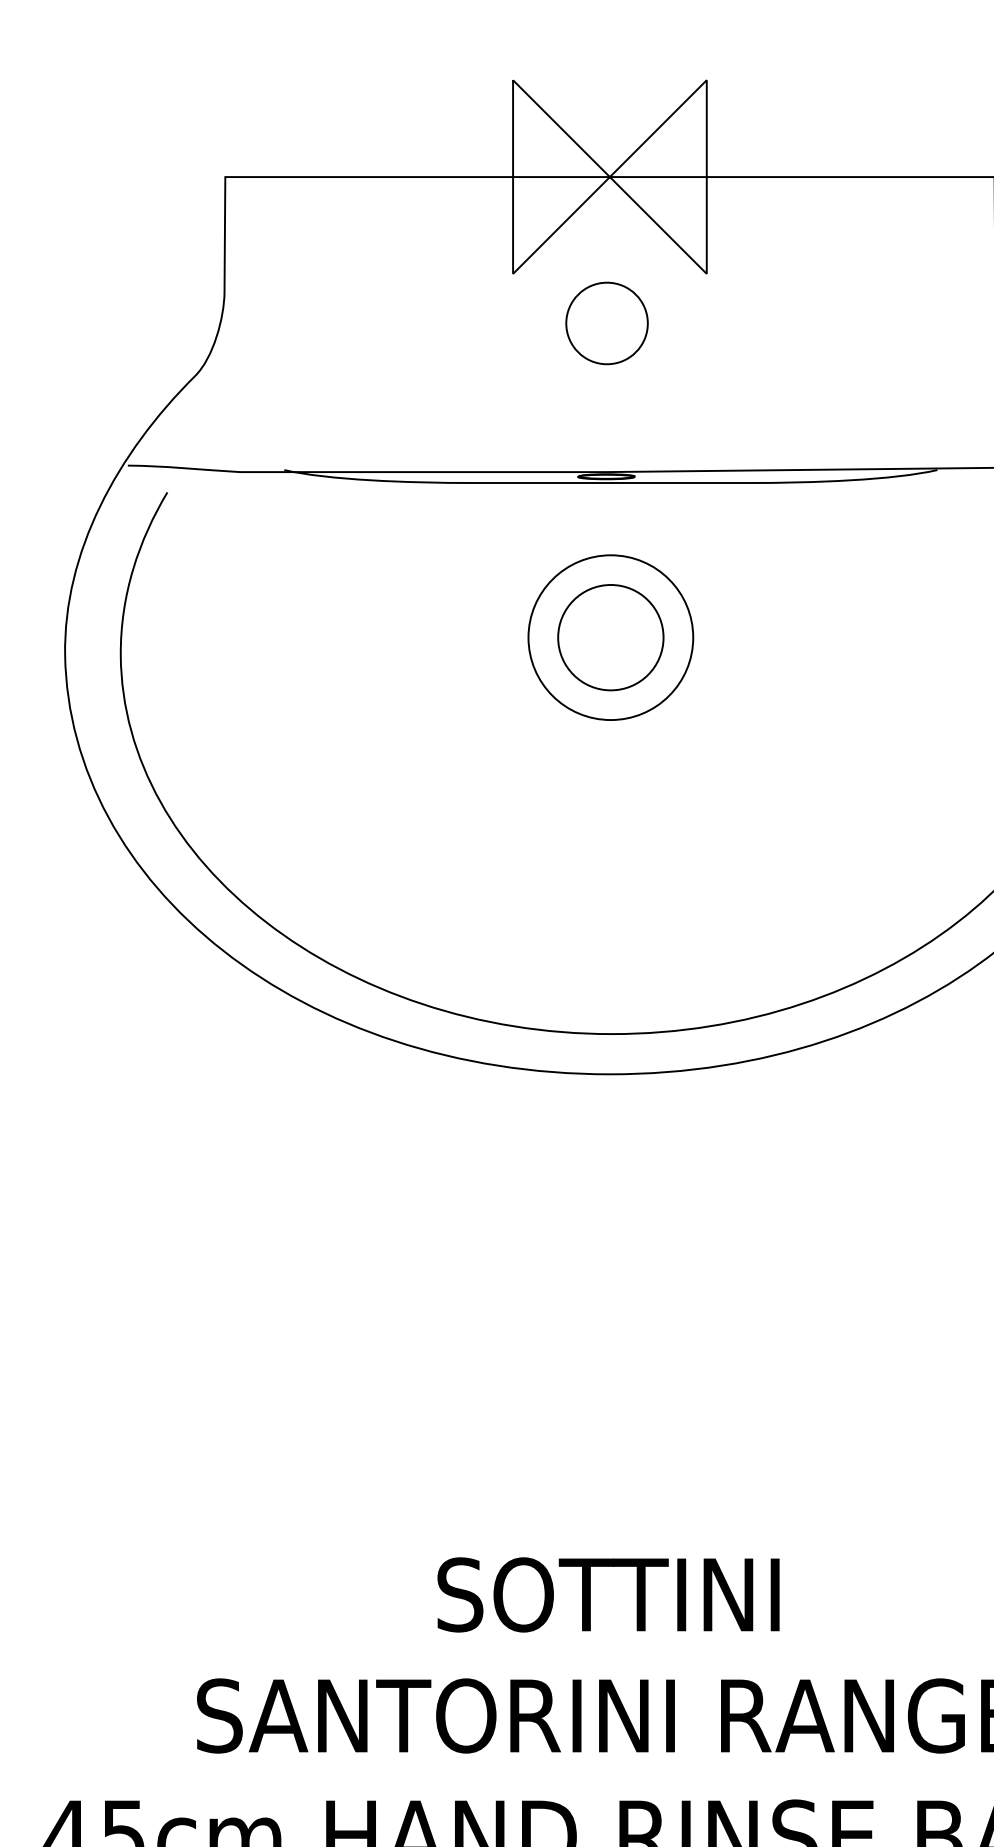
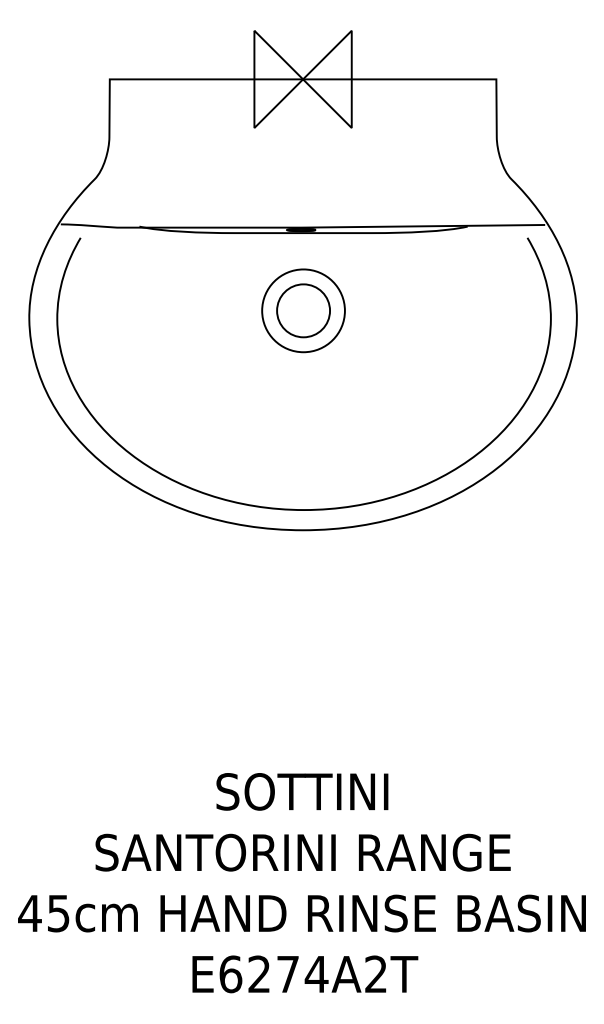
part: (606, 322) -> (301, 152), removed

